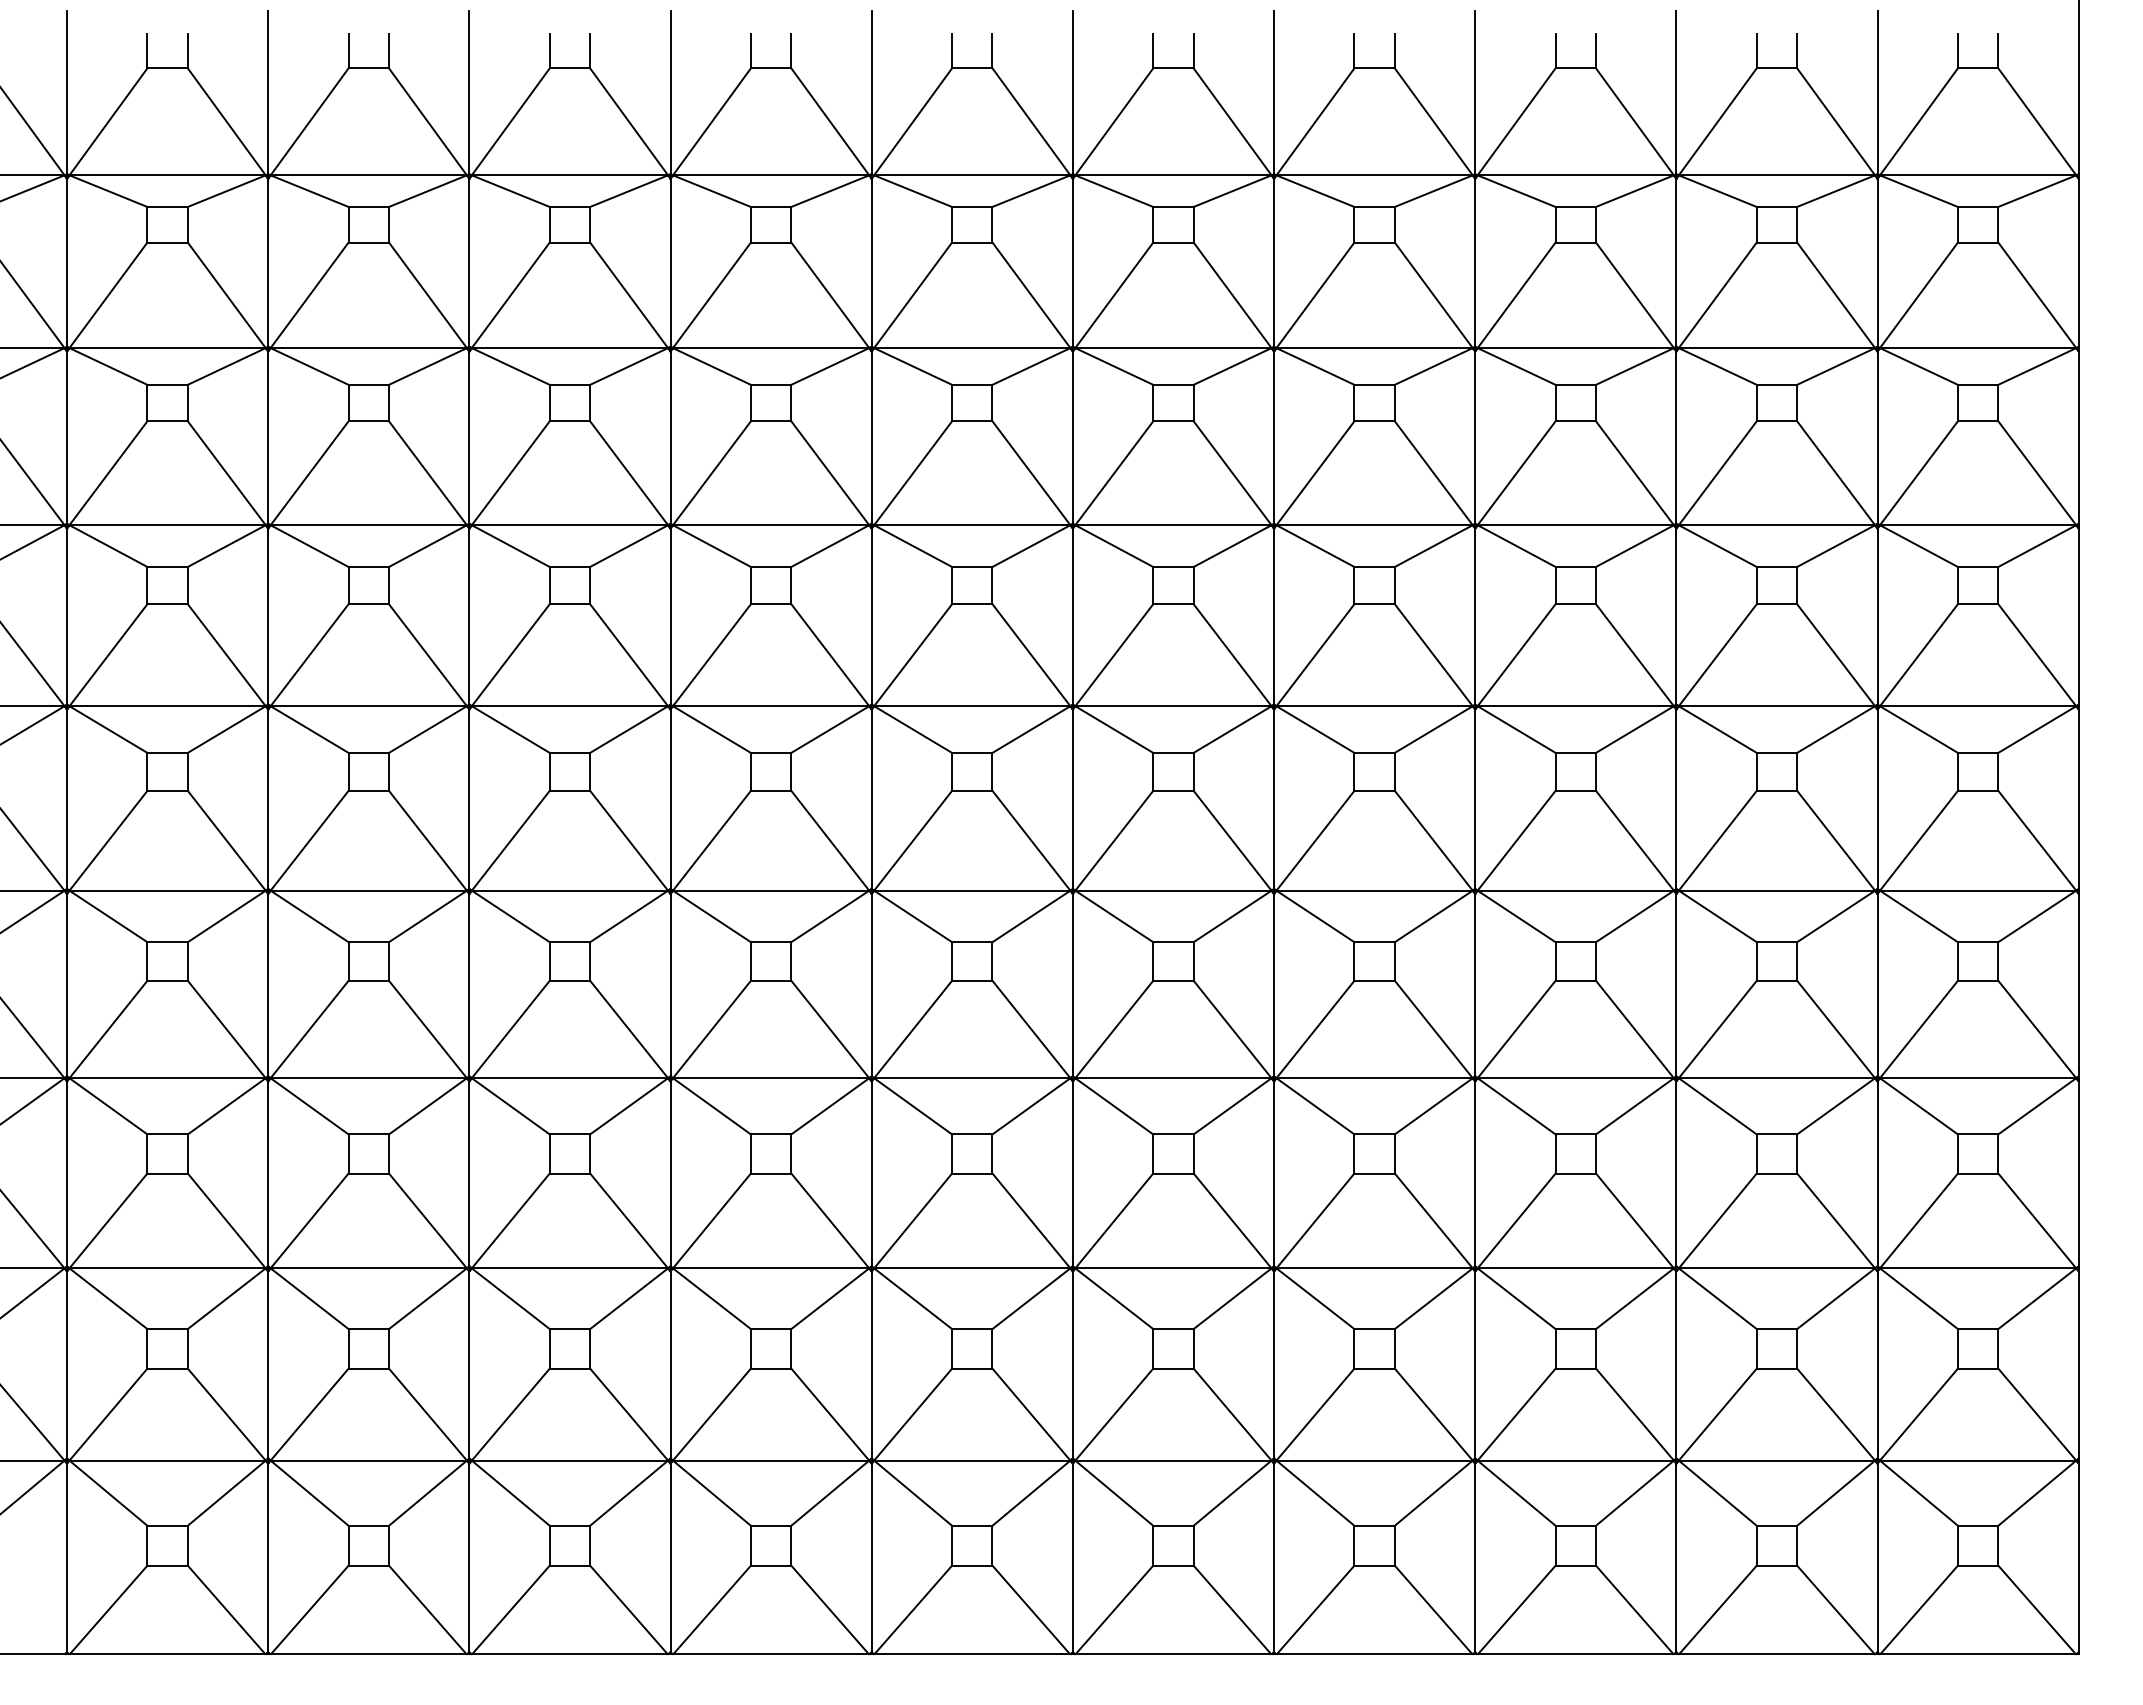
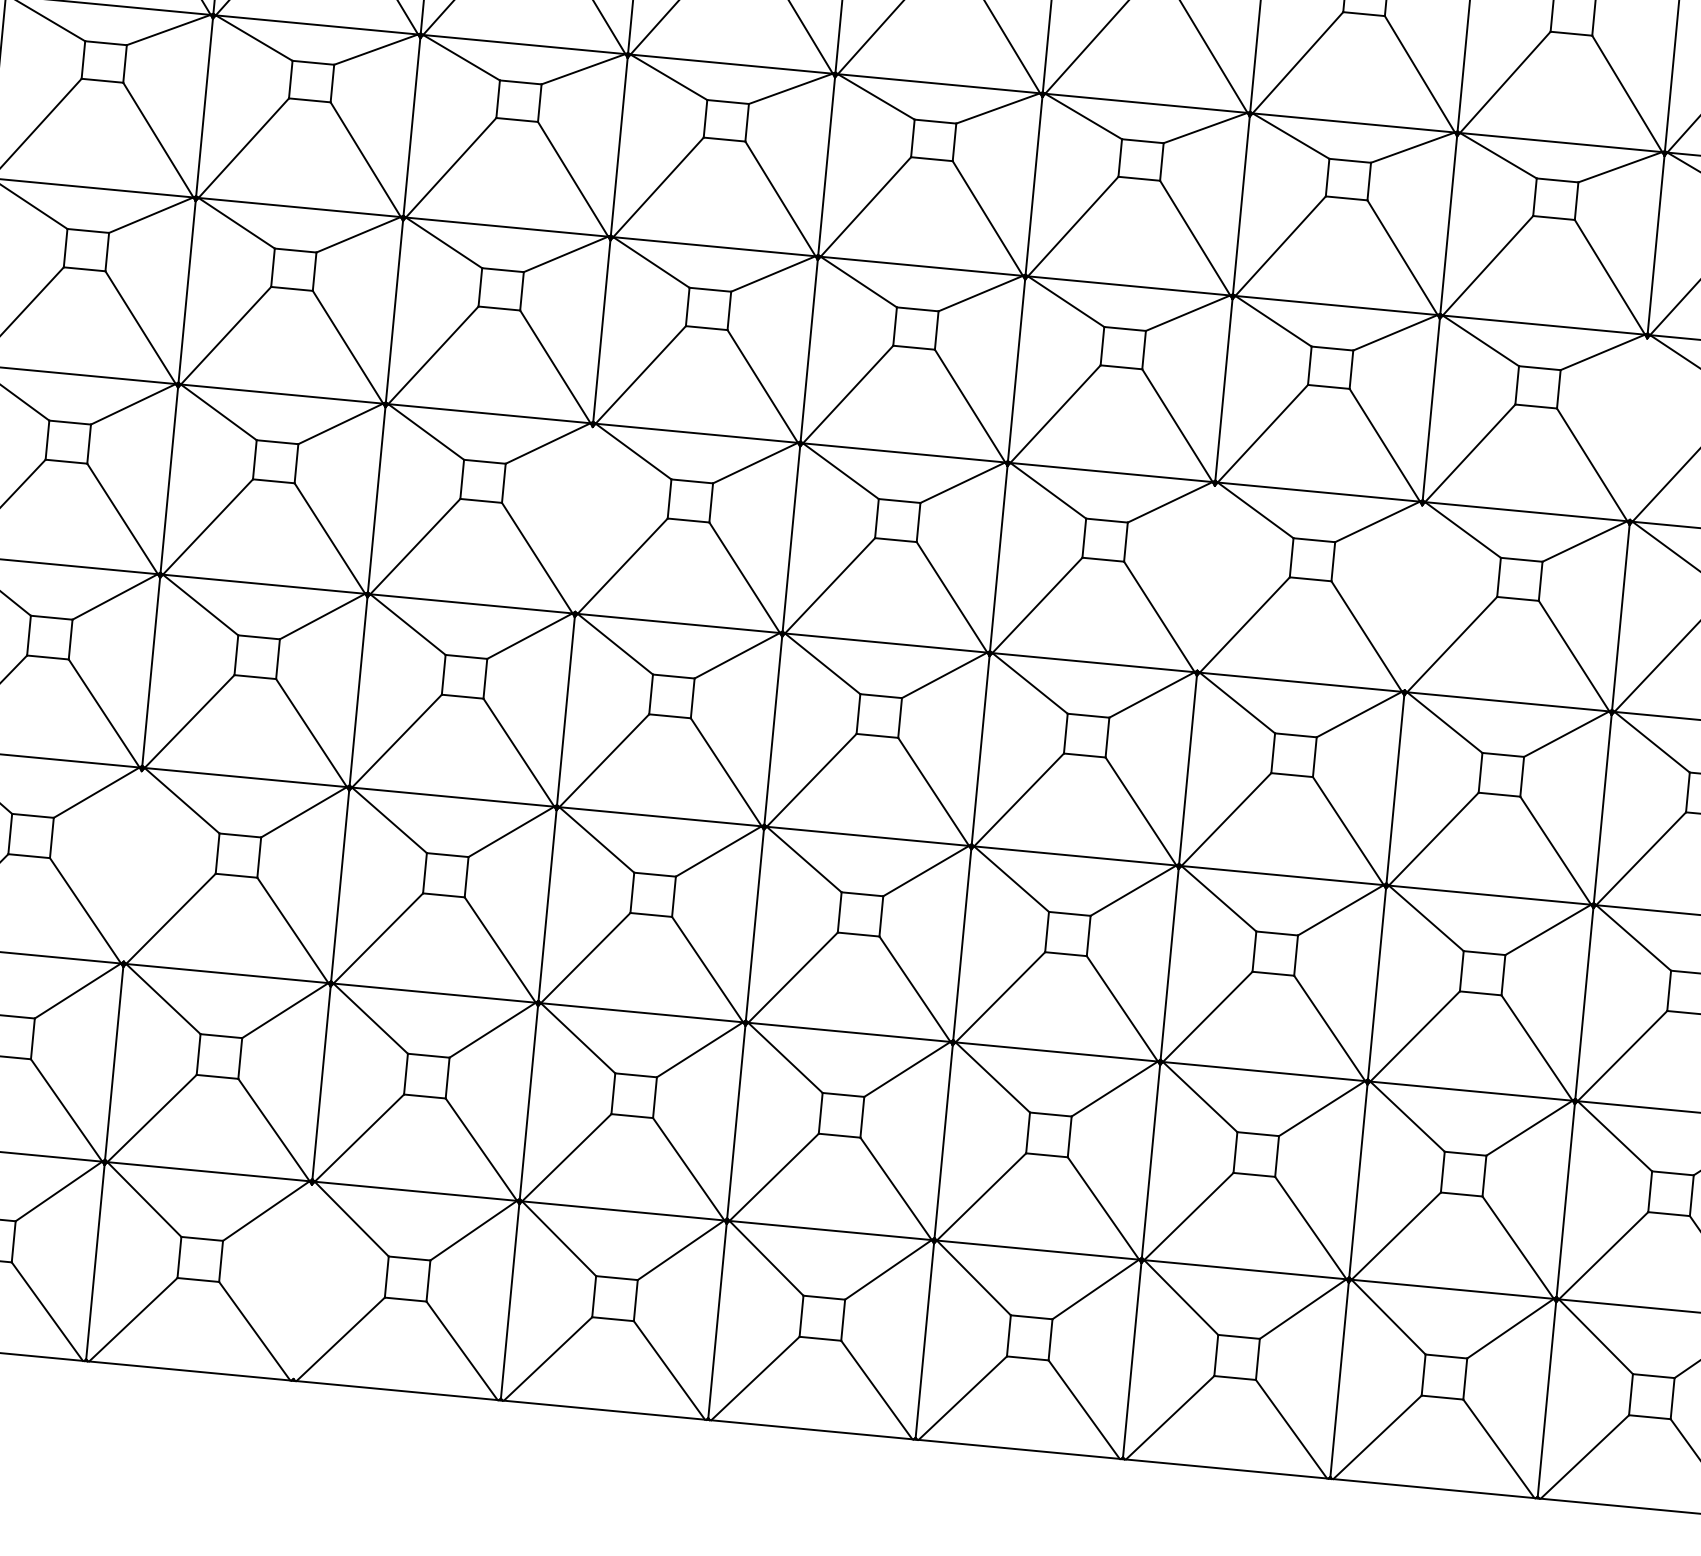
line: (1676, 616) -> (1638, 429), removed
line: (670, 799) -> (583, 519), removed
line: (1274, 799) -> (1206, 578), removed
line: (1475, 799) -> (1413, 598), removed
line: (268, 1173) -> (133, 865), removed
line: (469, 1557) -> (302, 1281), removed

